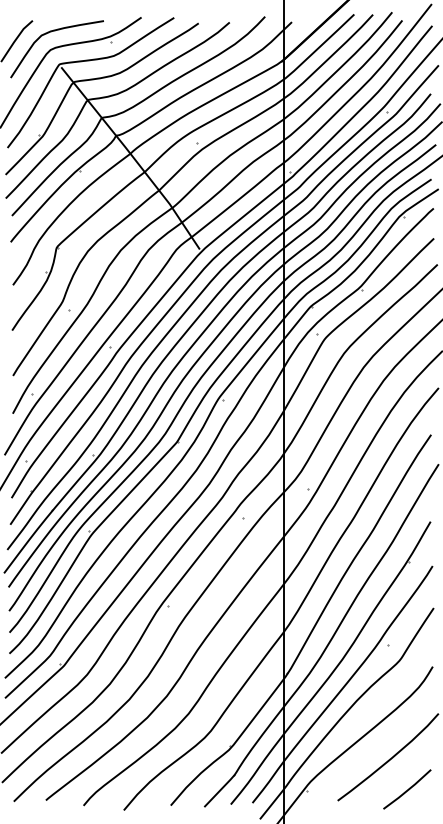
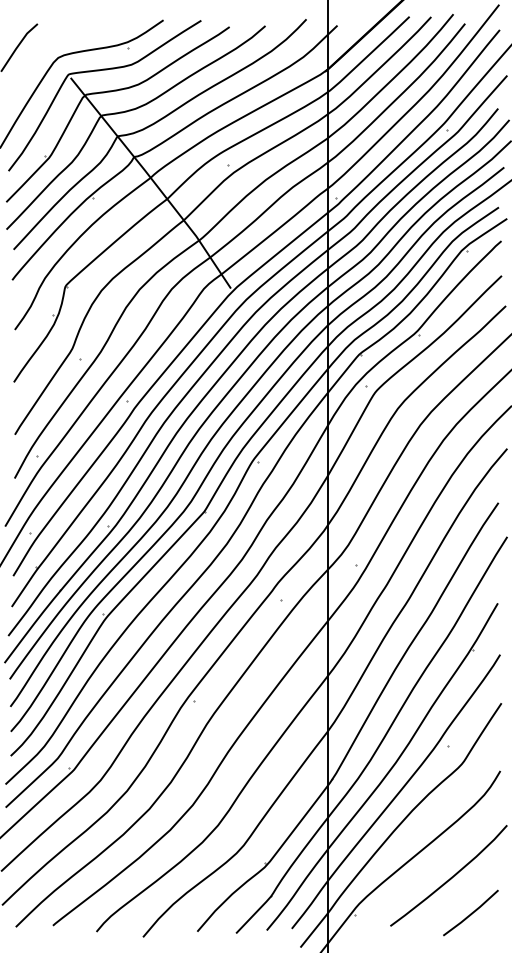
curve: (51, 32) -> (59, 37), removed

